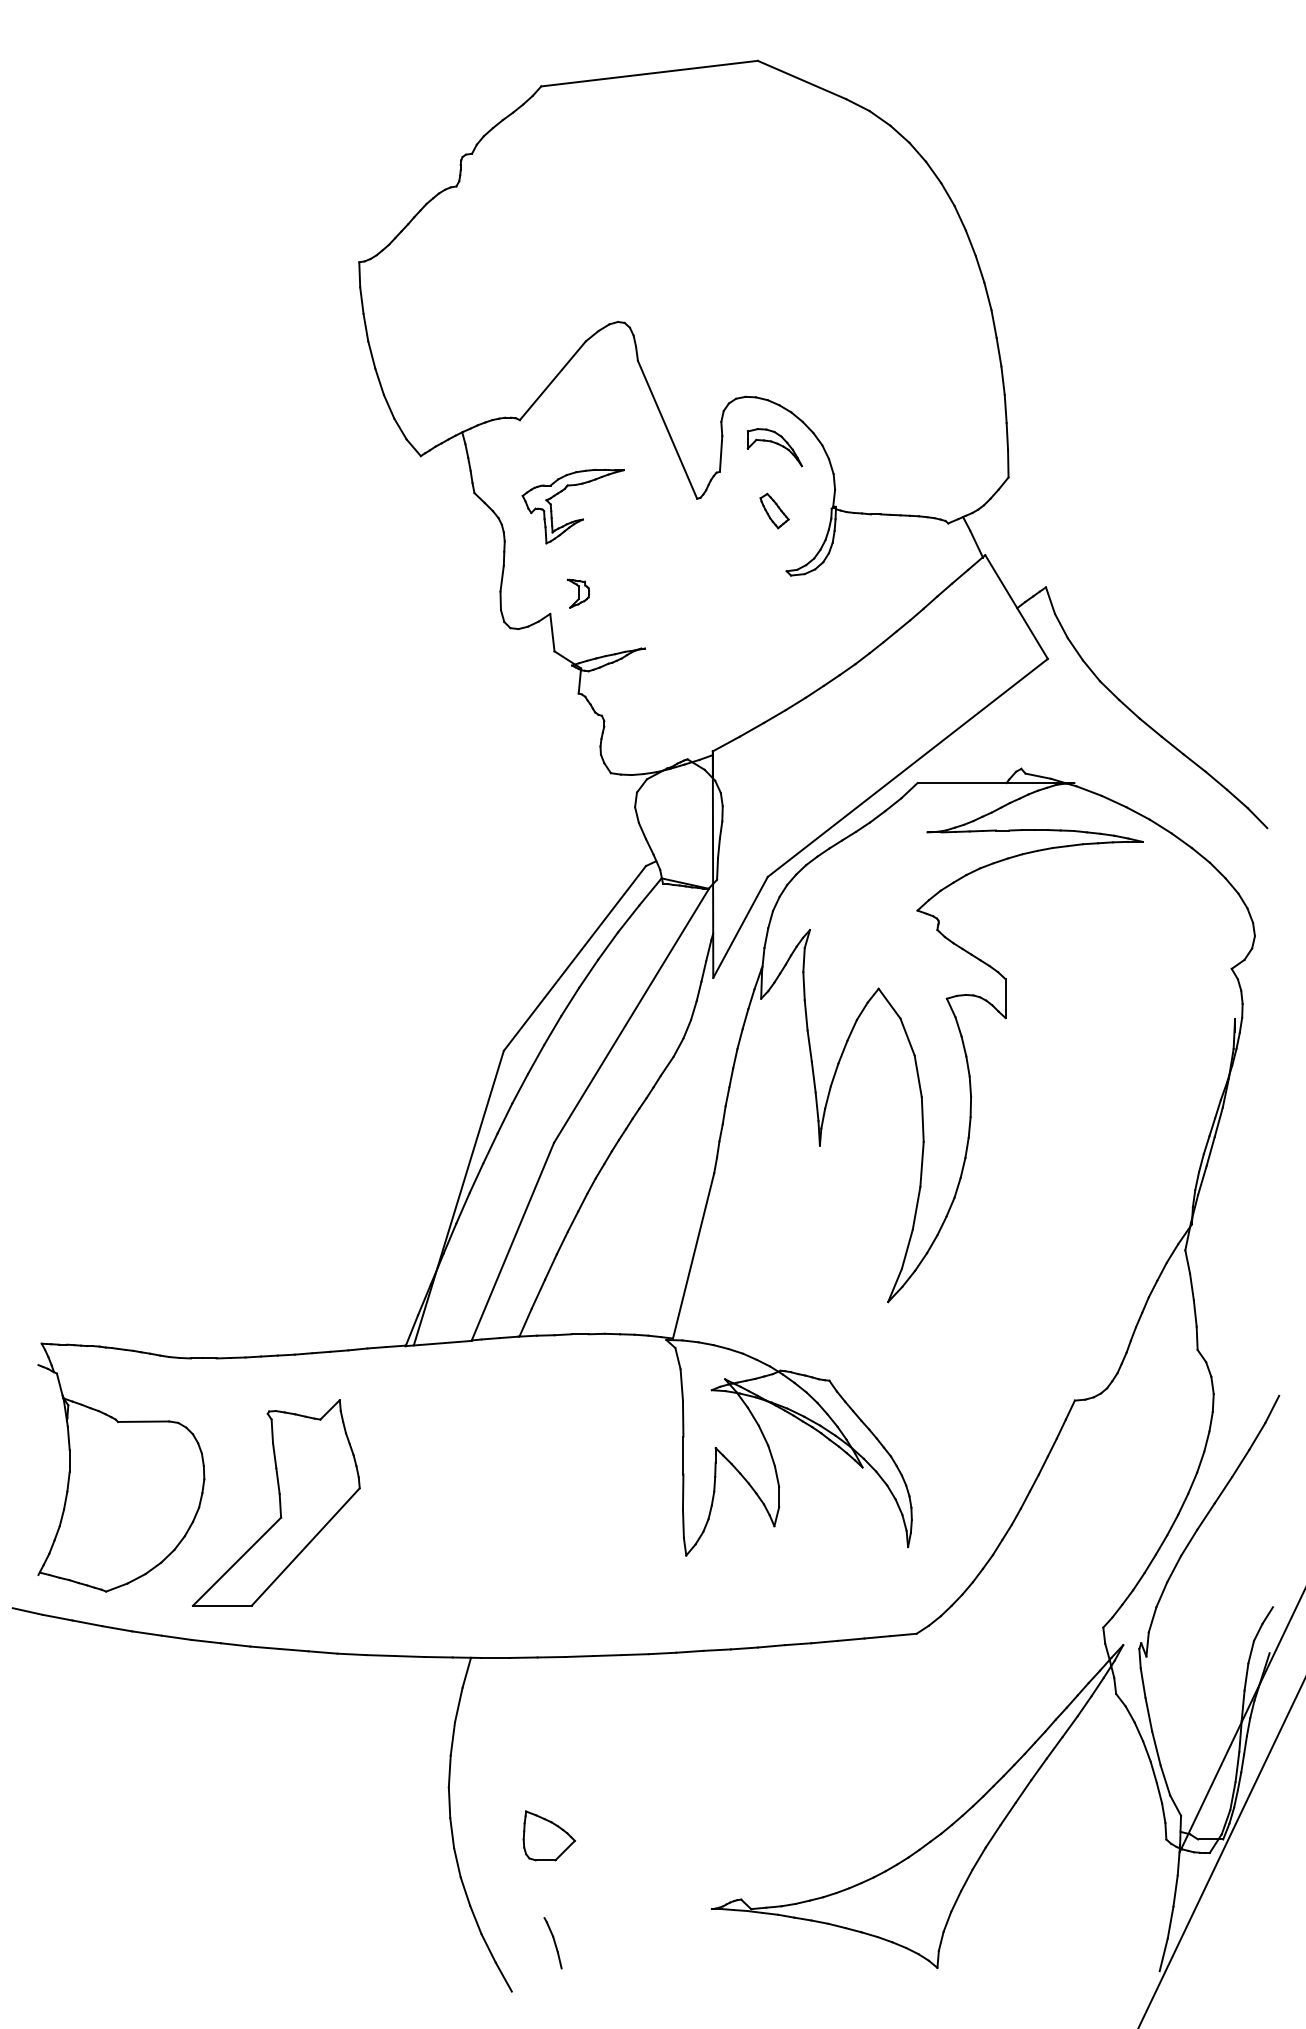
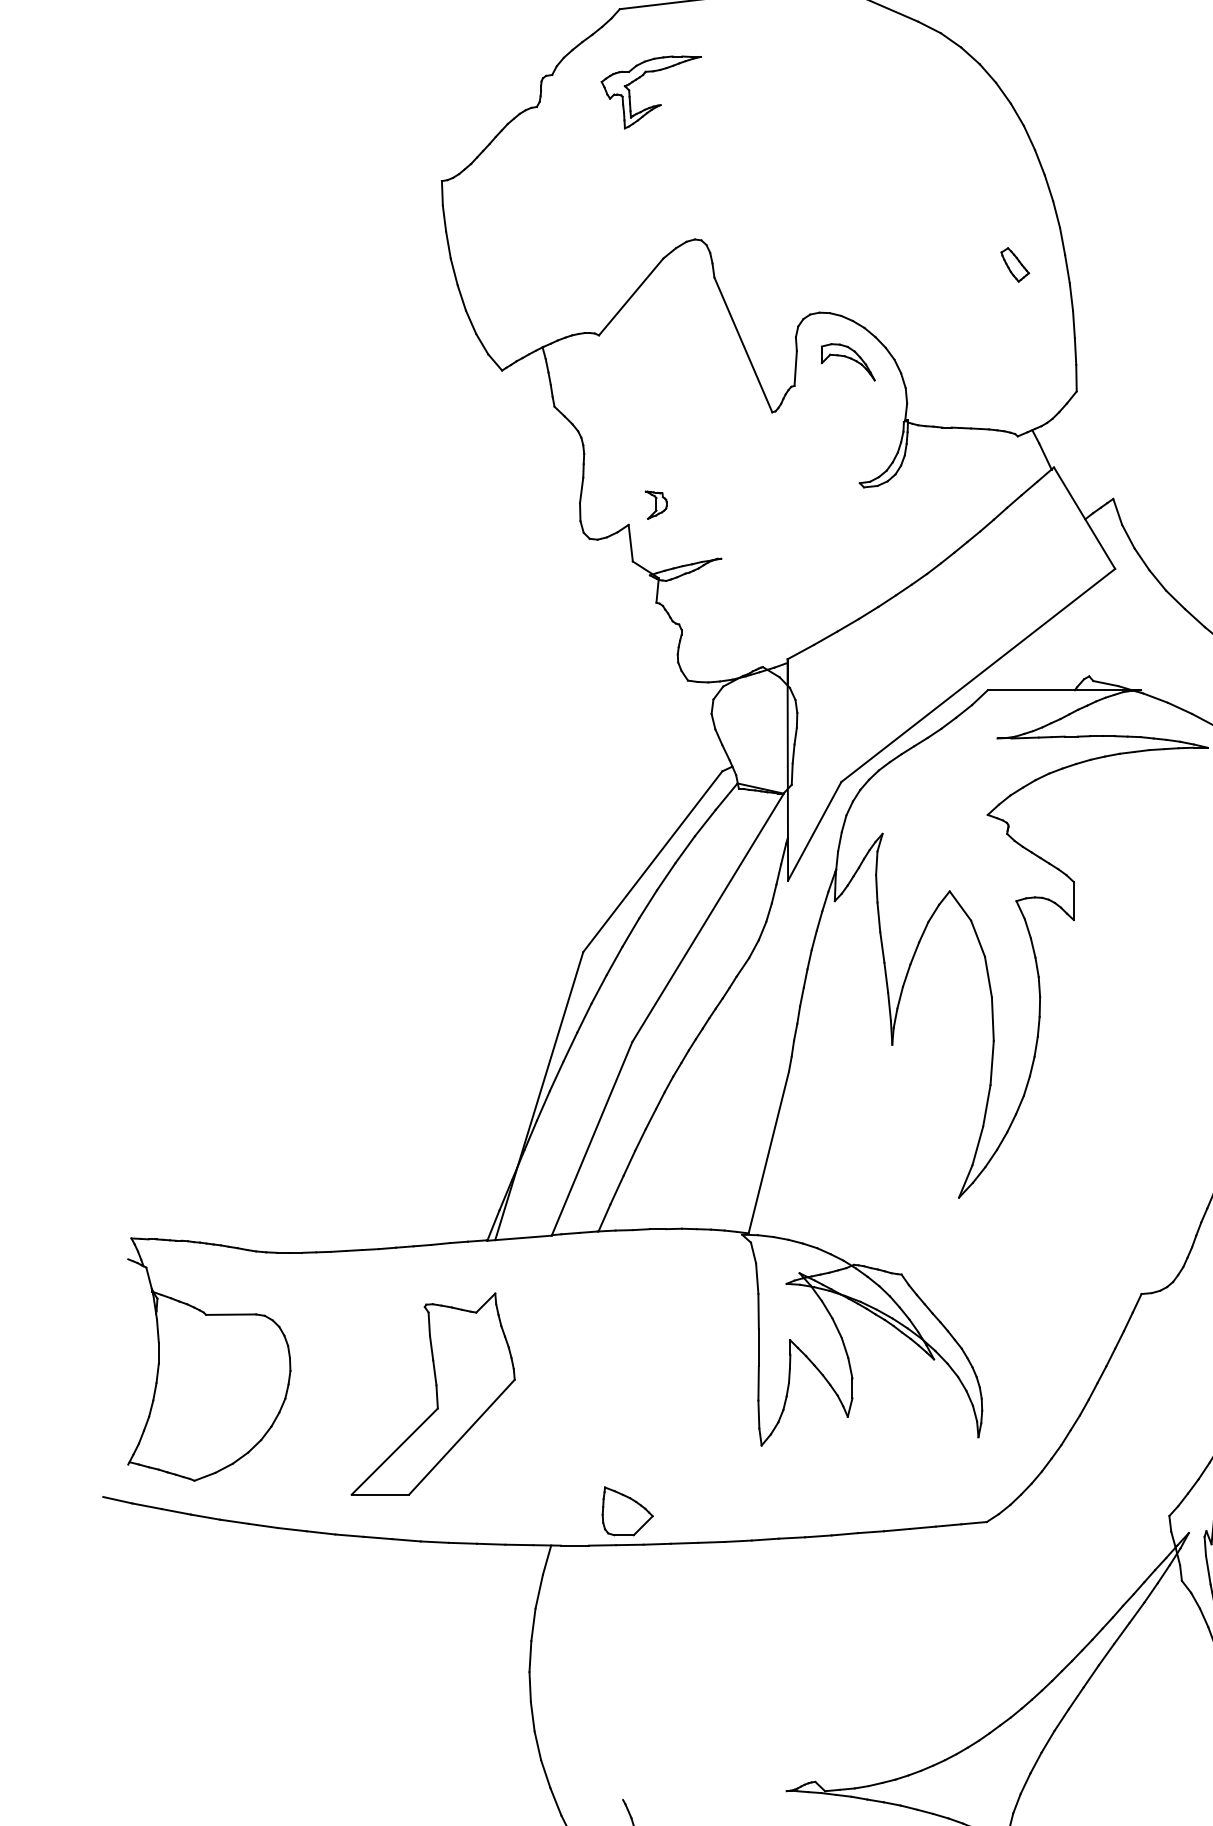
part: (774, 510) -> (1015, 264), moved
part: (576, 519) -> (654, 105), moved
part: (275, 1502) -> (432, 1393), moved
part: (549, 1835) -> (627, 1510), moved

